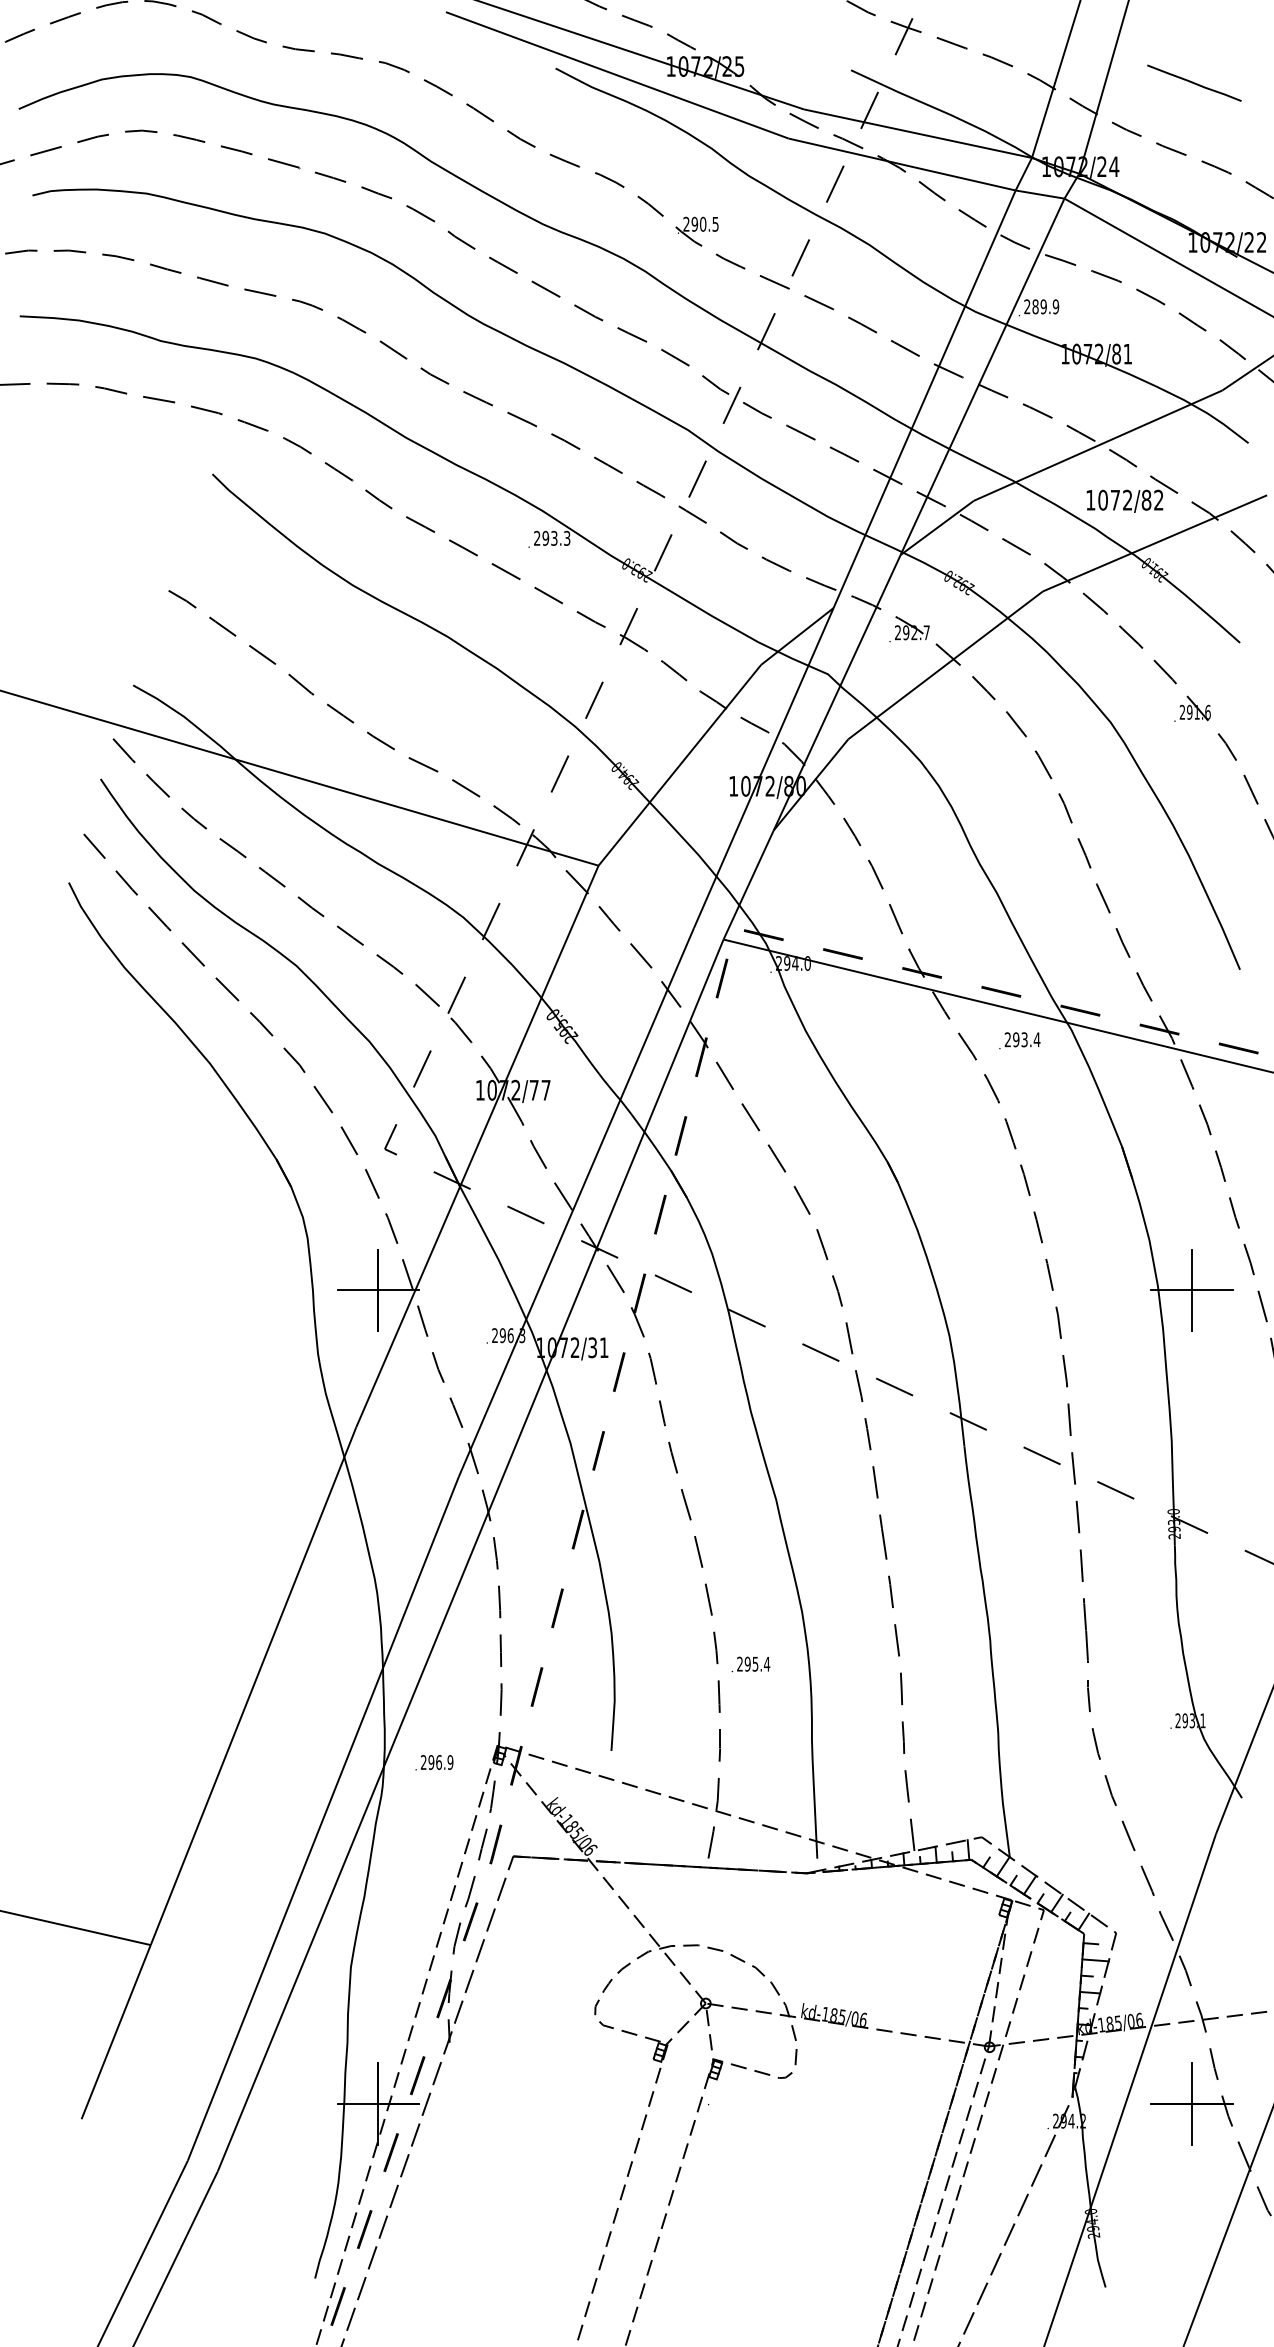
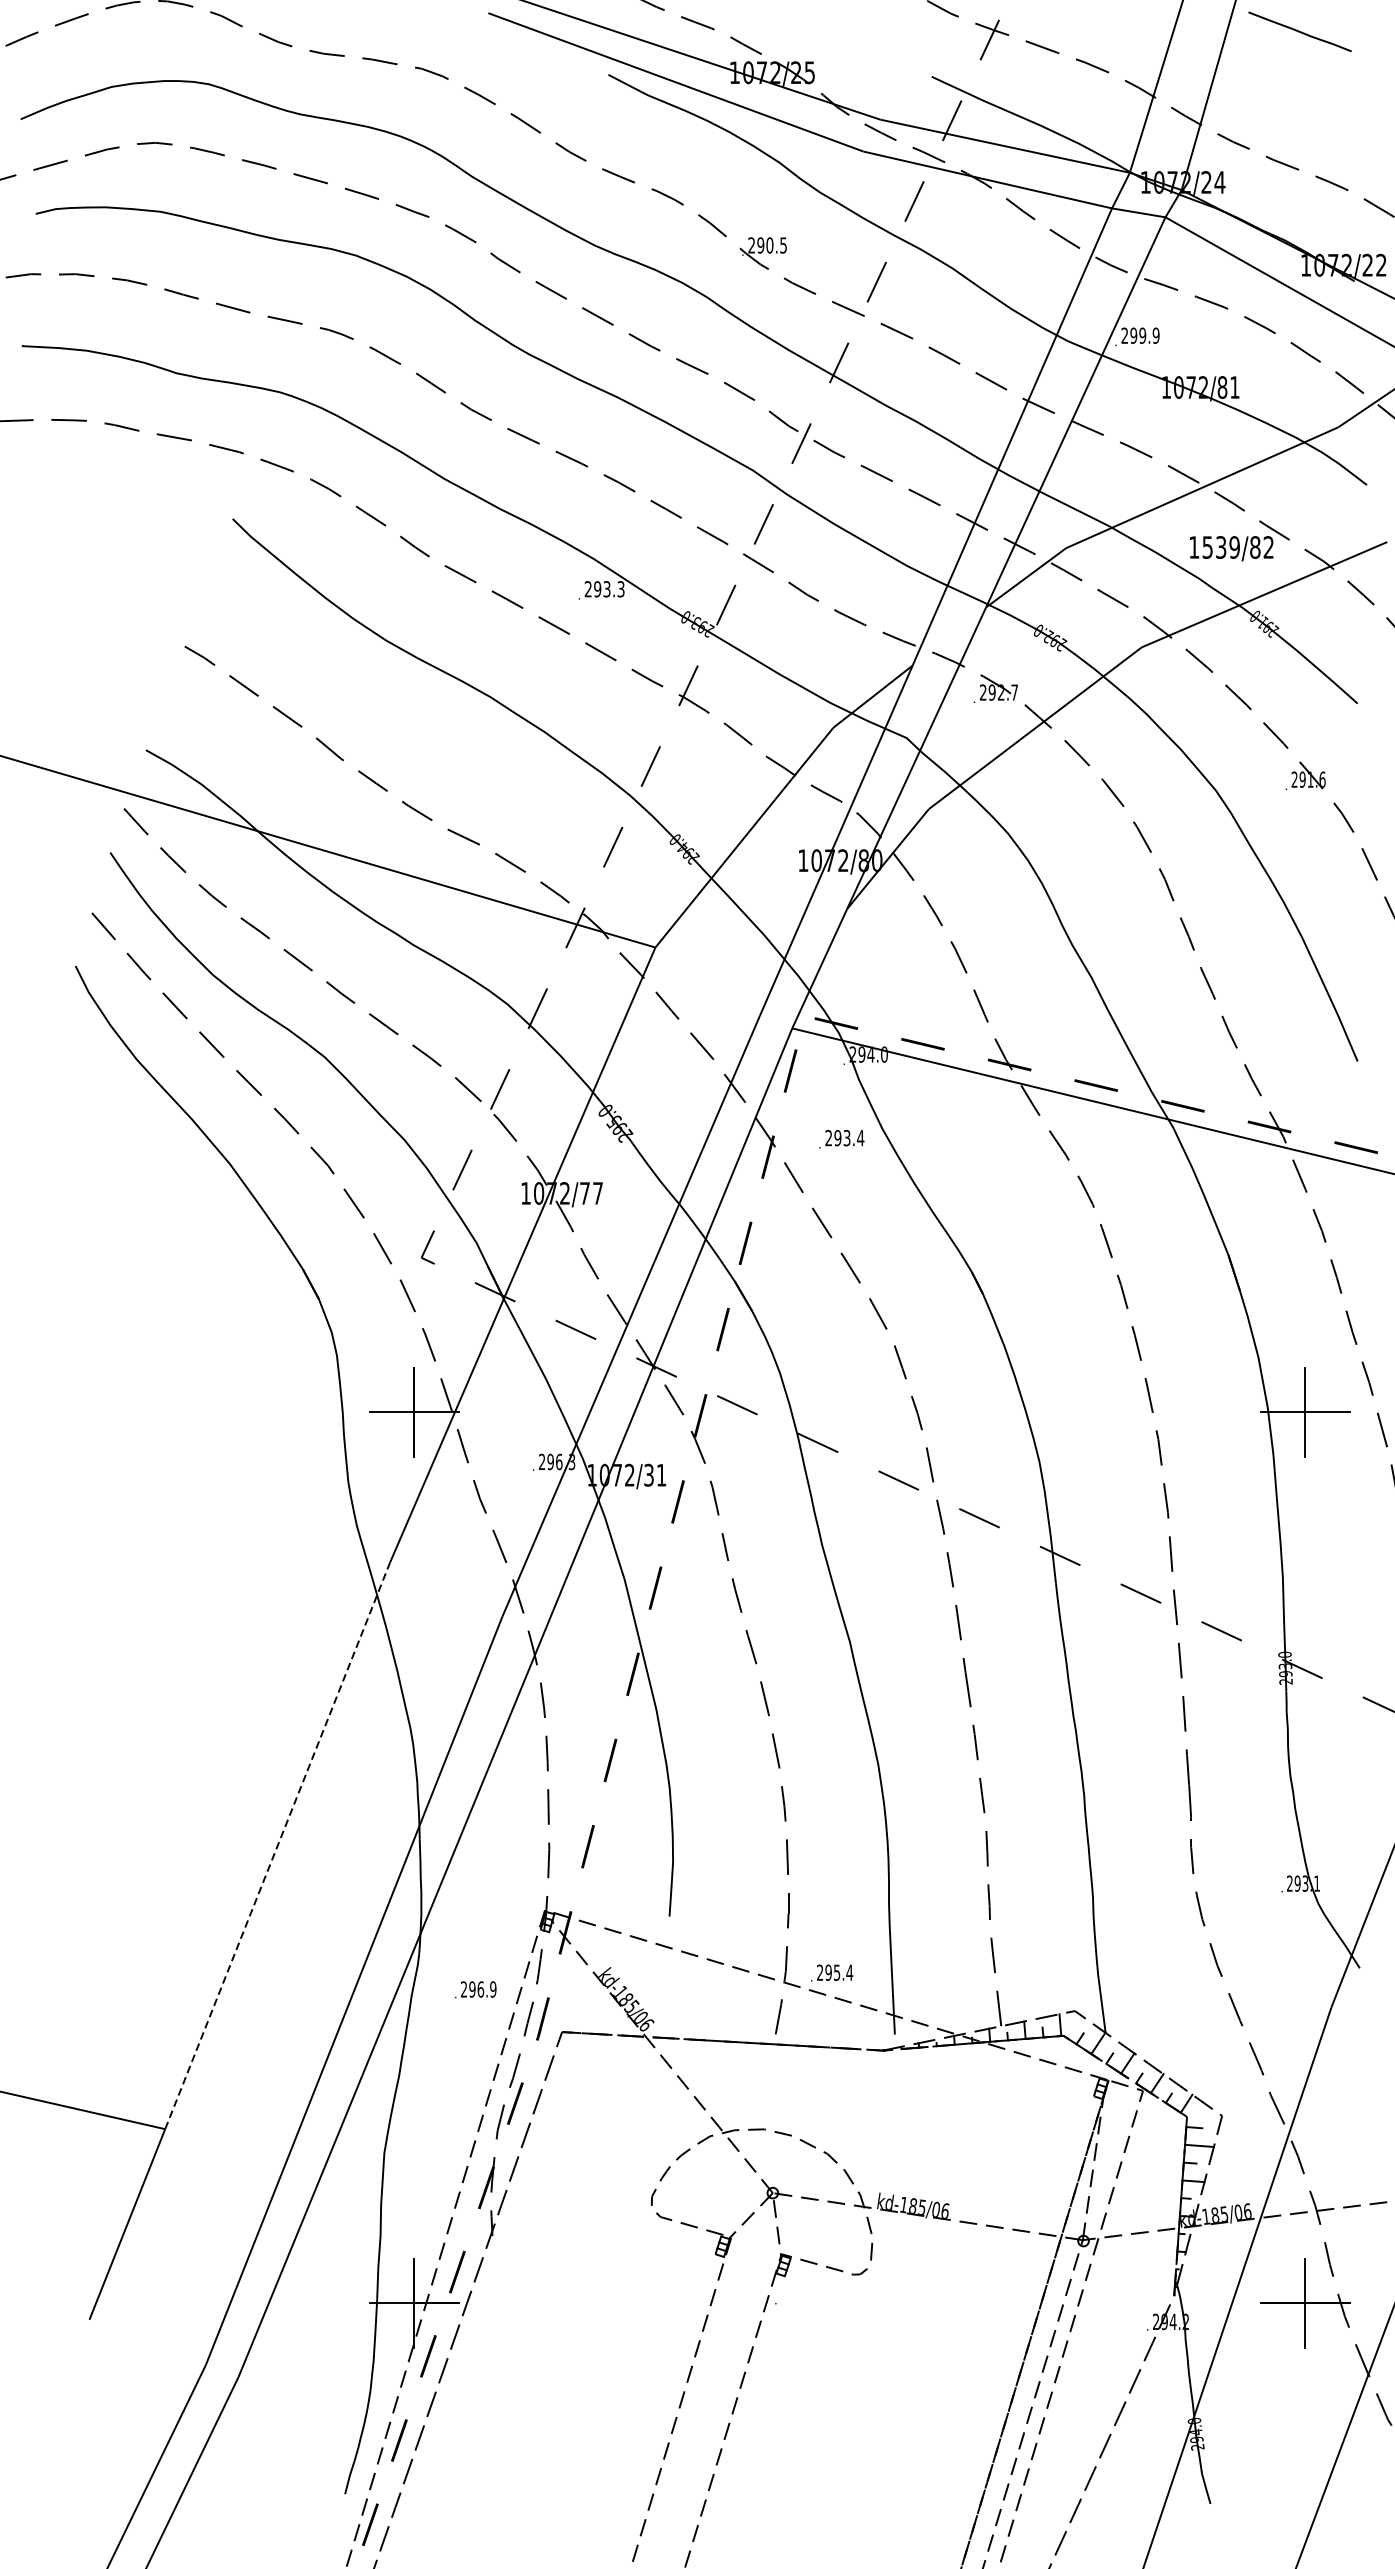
line: (1194, 82) -> (1300, 31), moved
text: (1035, 306) -> (1133, 335), 289.9 -> 299.9
text: (1115, 499) -> (1221, 546), 1072/82 -> 1539/82
text: (1019, 1040) -> (841, 1138), moved
text: (750, 1664) -> (831, 1973), moved
line: (253, 1686) -> (277, 1846), solid -> dashed
text: (434, 1762) -> (475, 1989), moved

